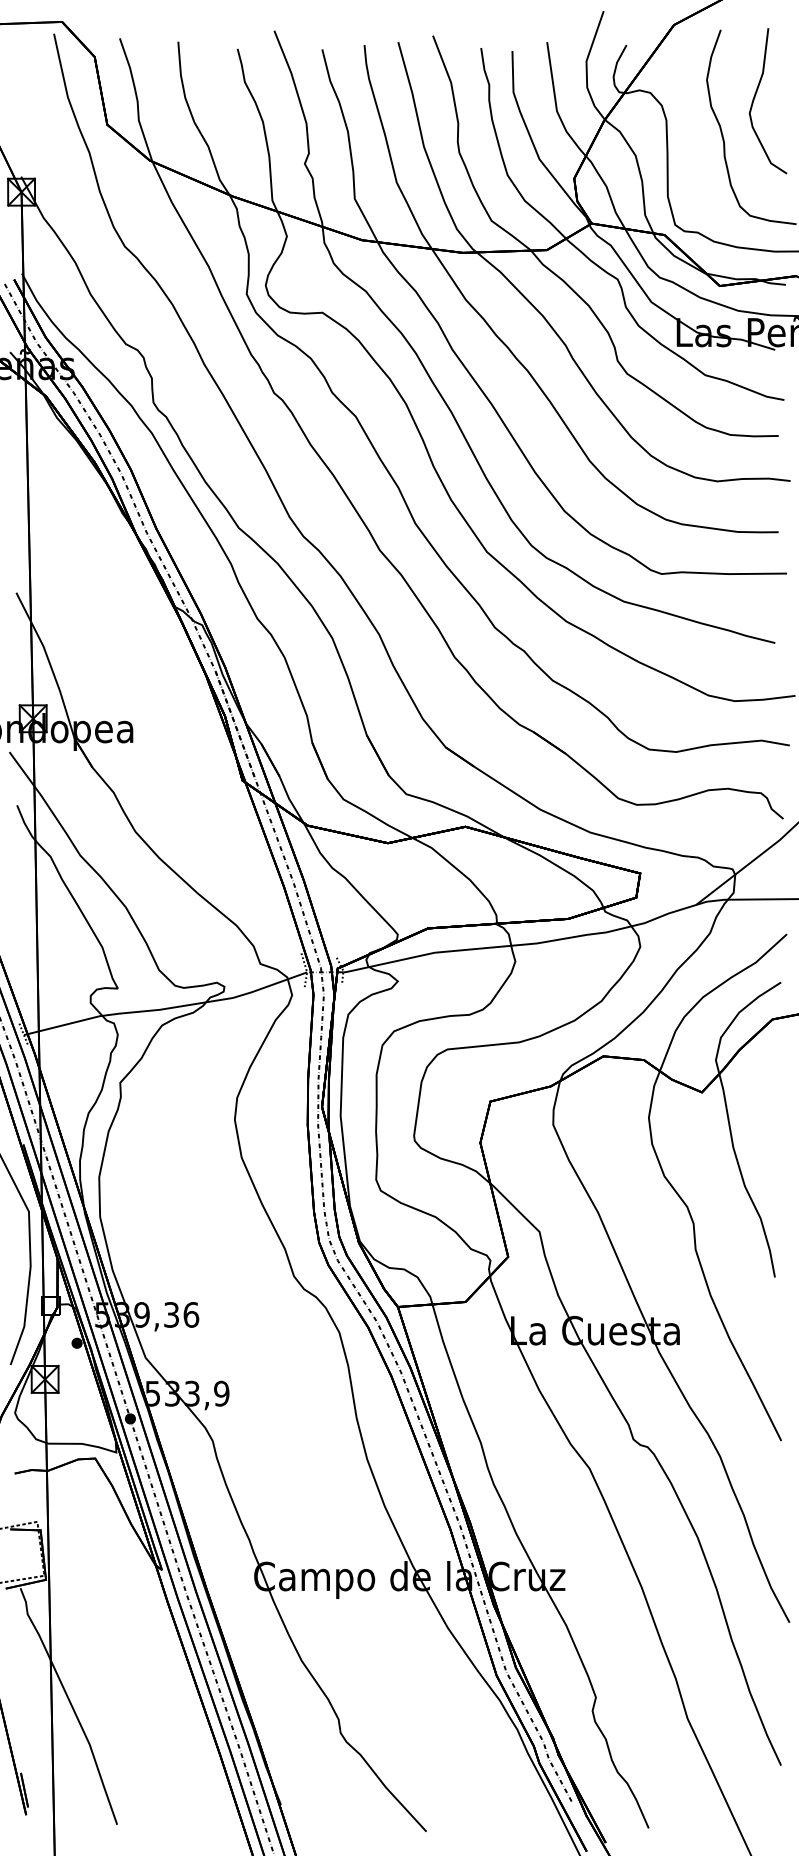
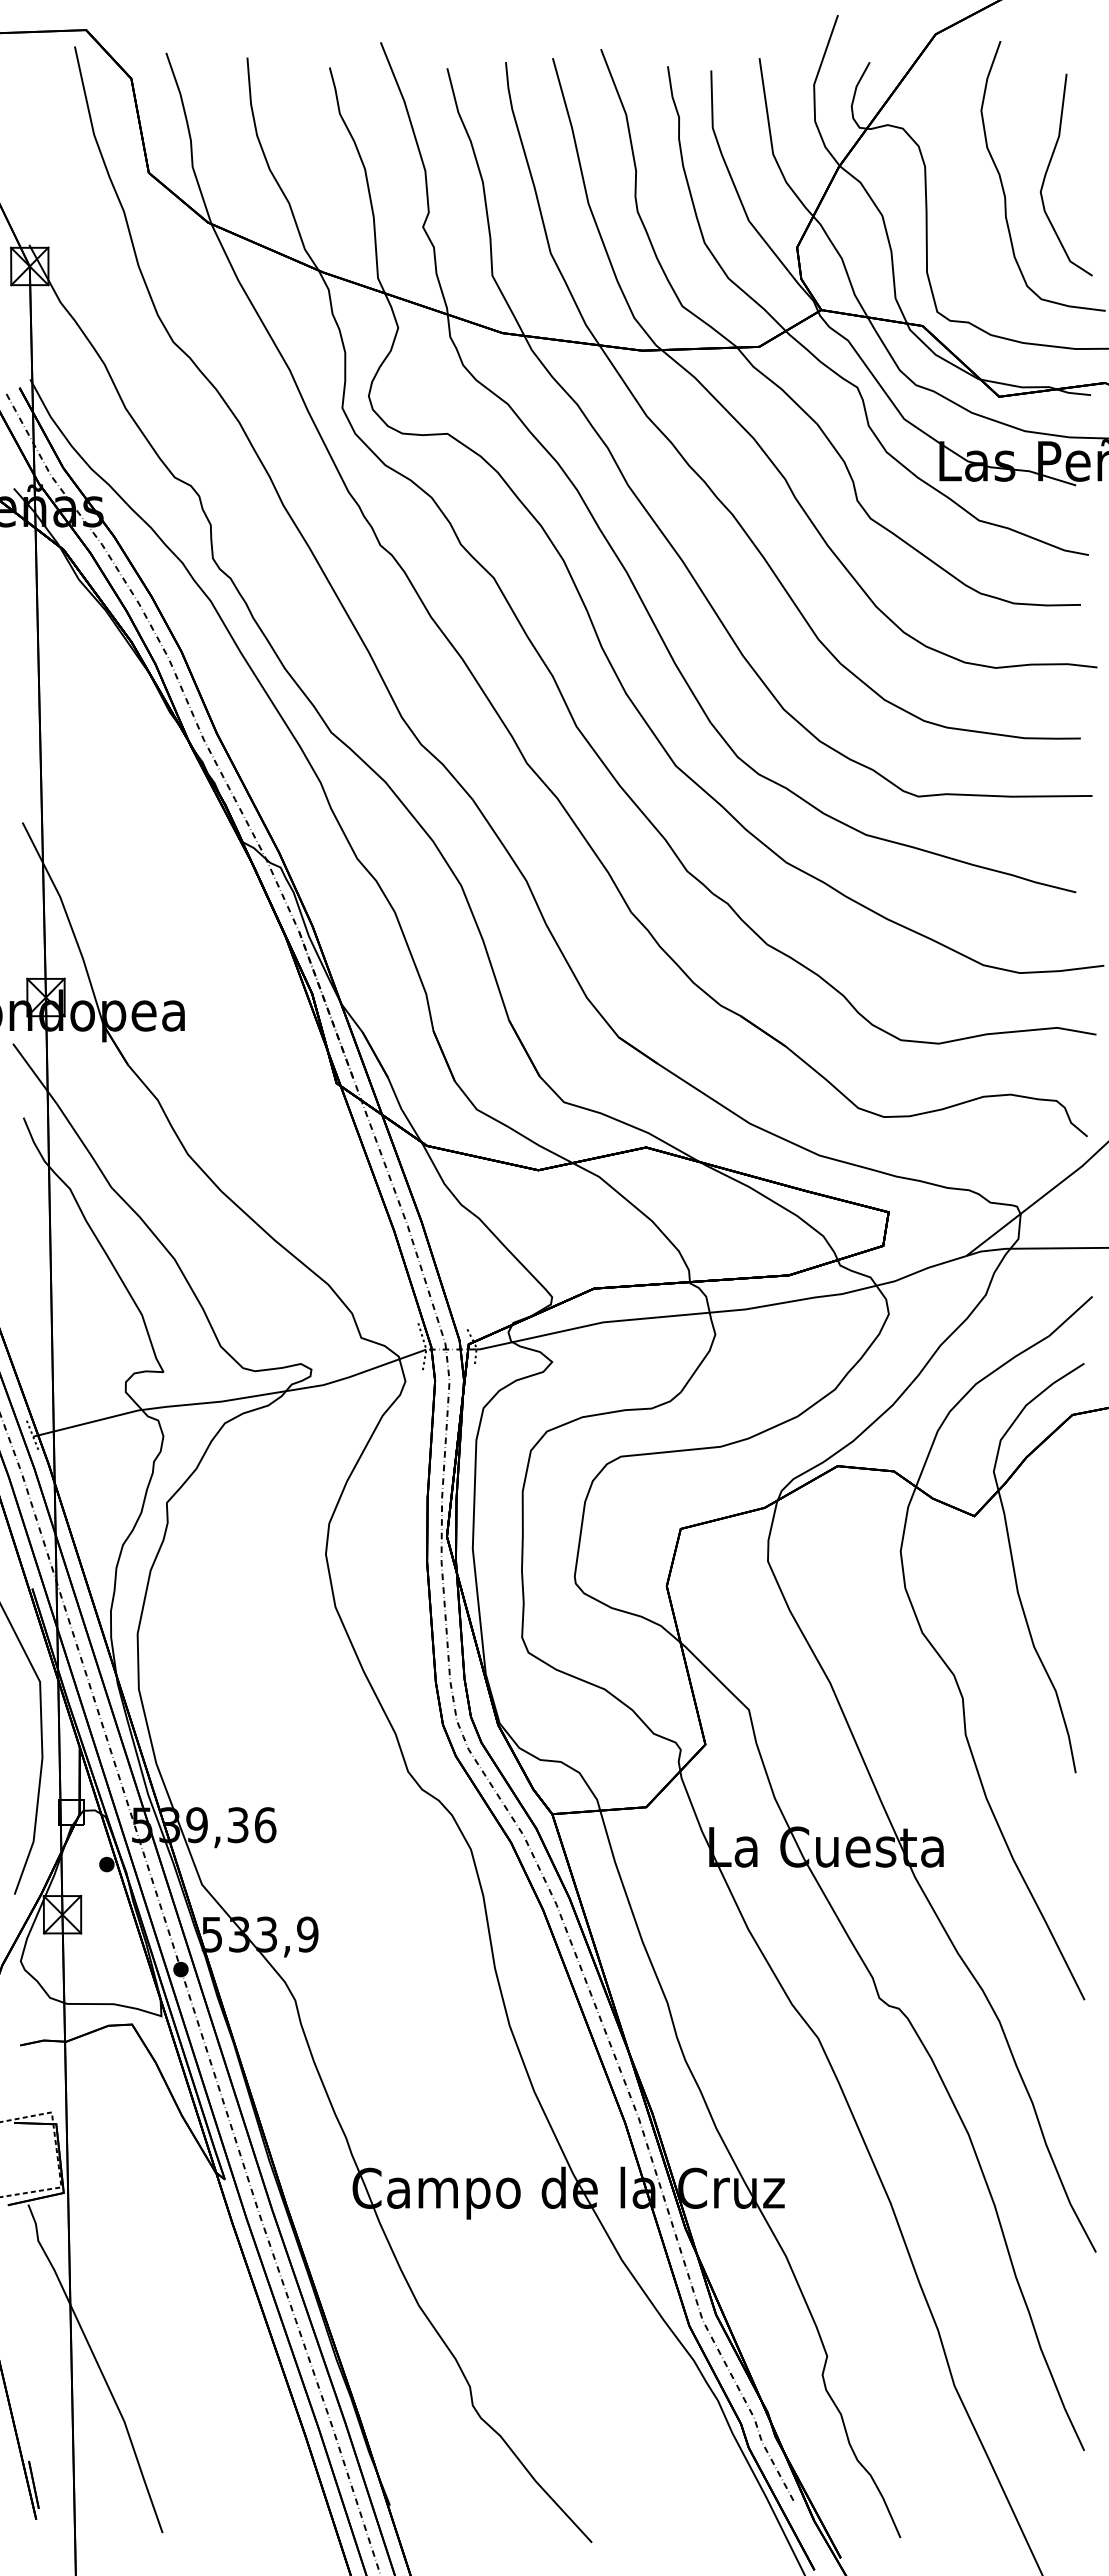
curve: (755, 97) -> (1048, 169), moved

